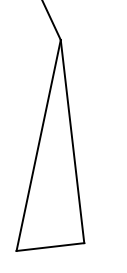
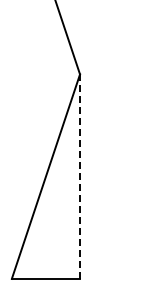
line: (73, 142) -> (80, 177), solid -> dashed

